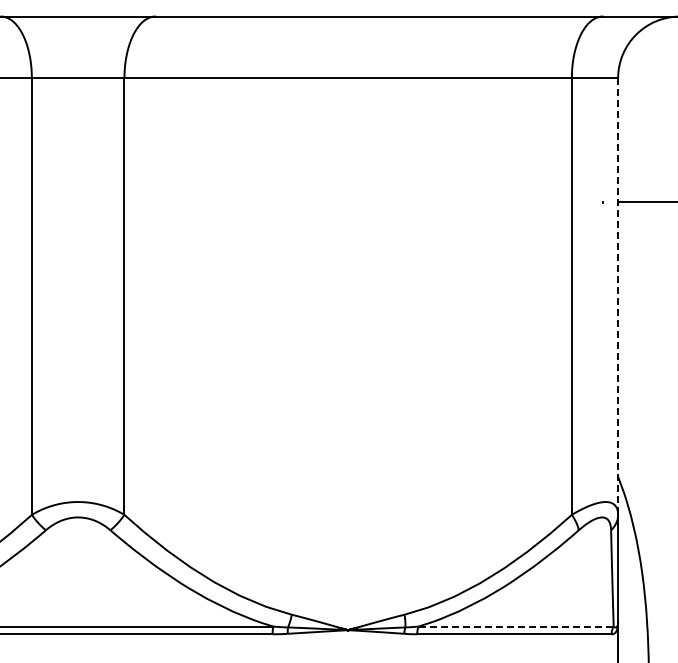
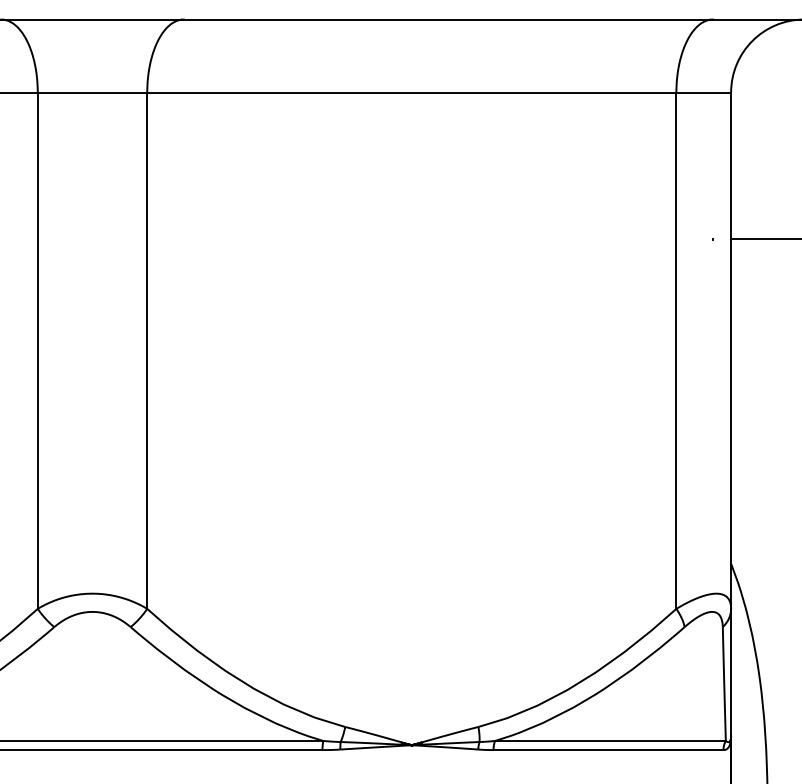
line: (618, 297) -> (731, 351), dashed -> solid
line: (516, 626) -> (610, 740), dashed -> solid

